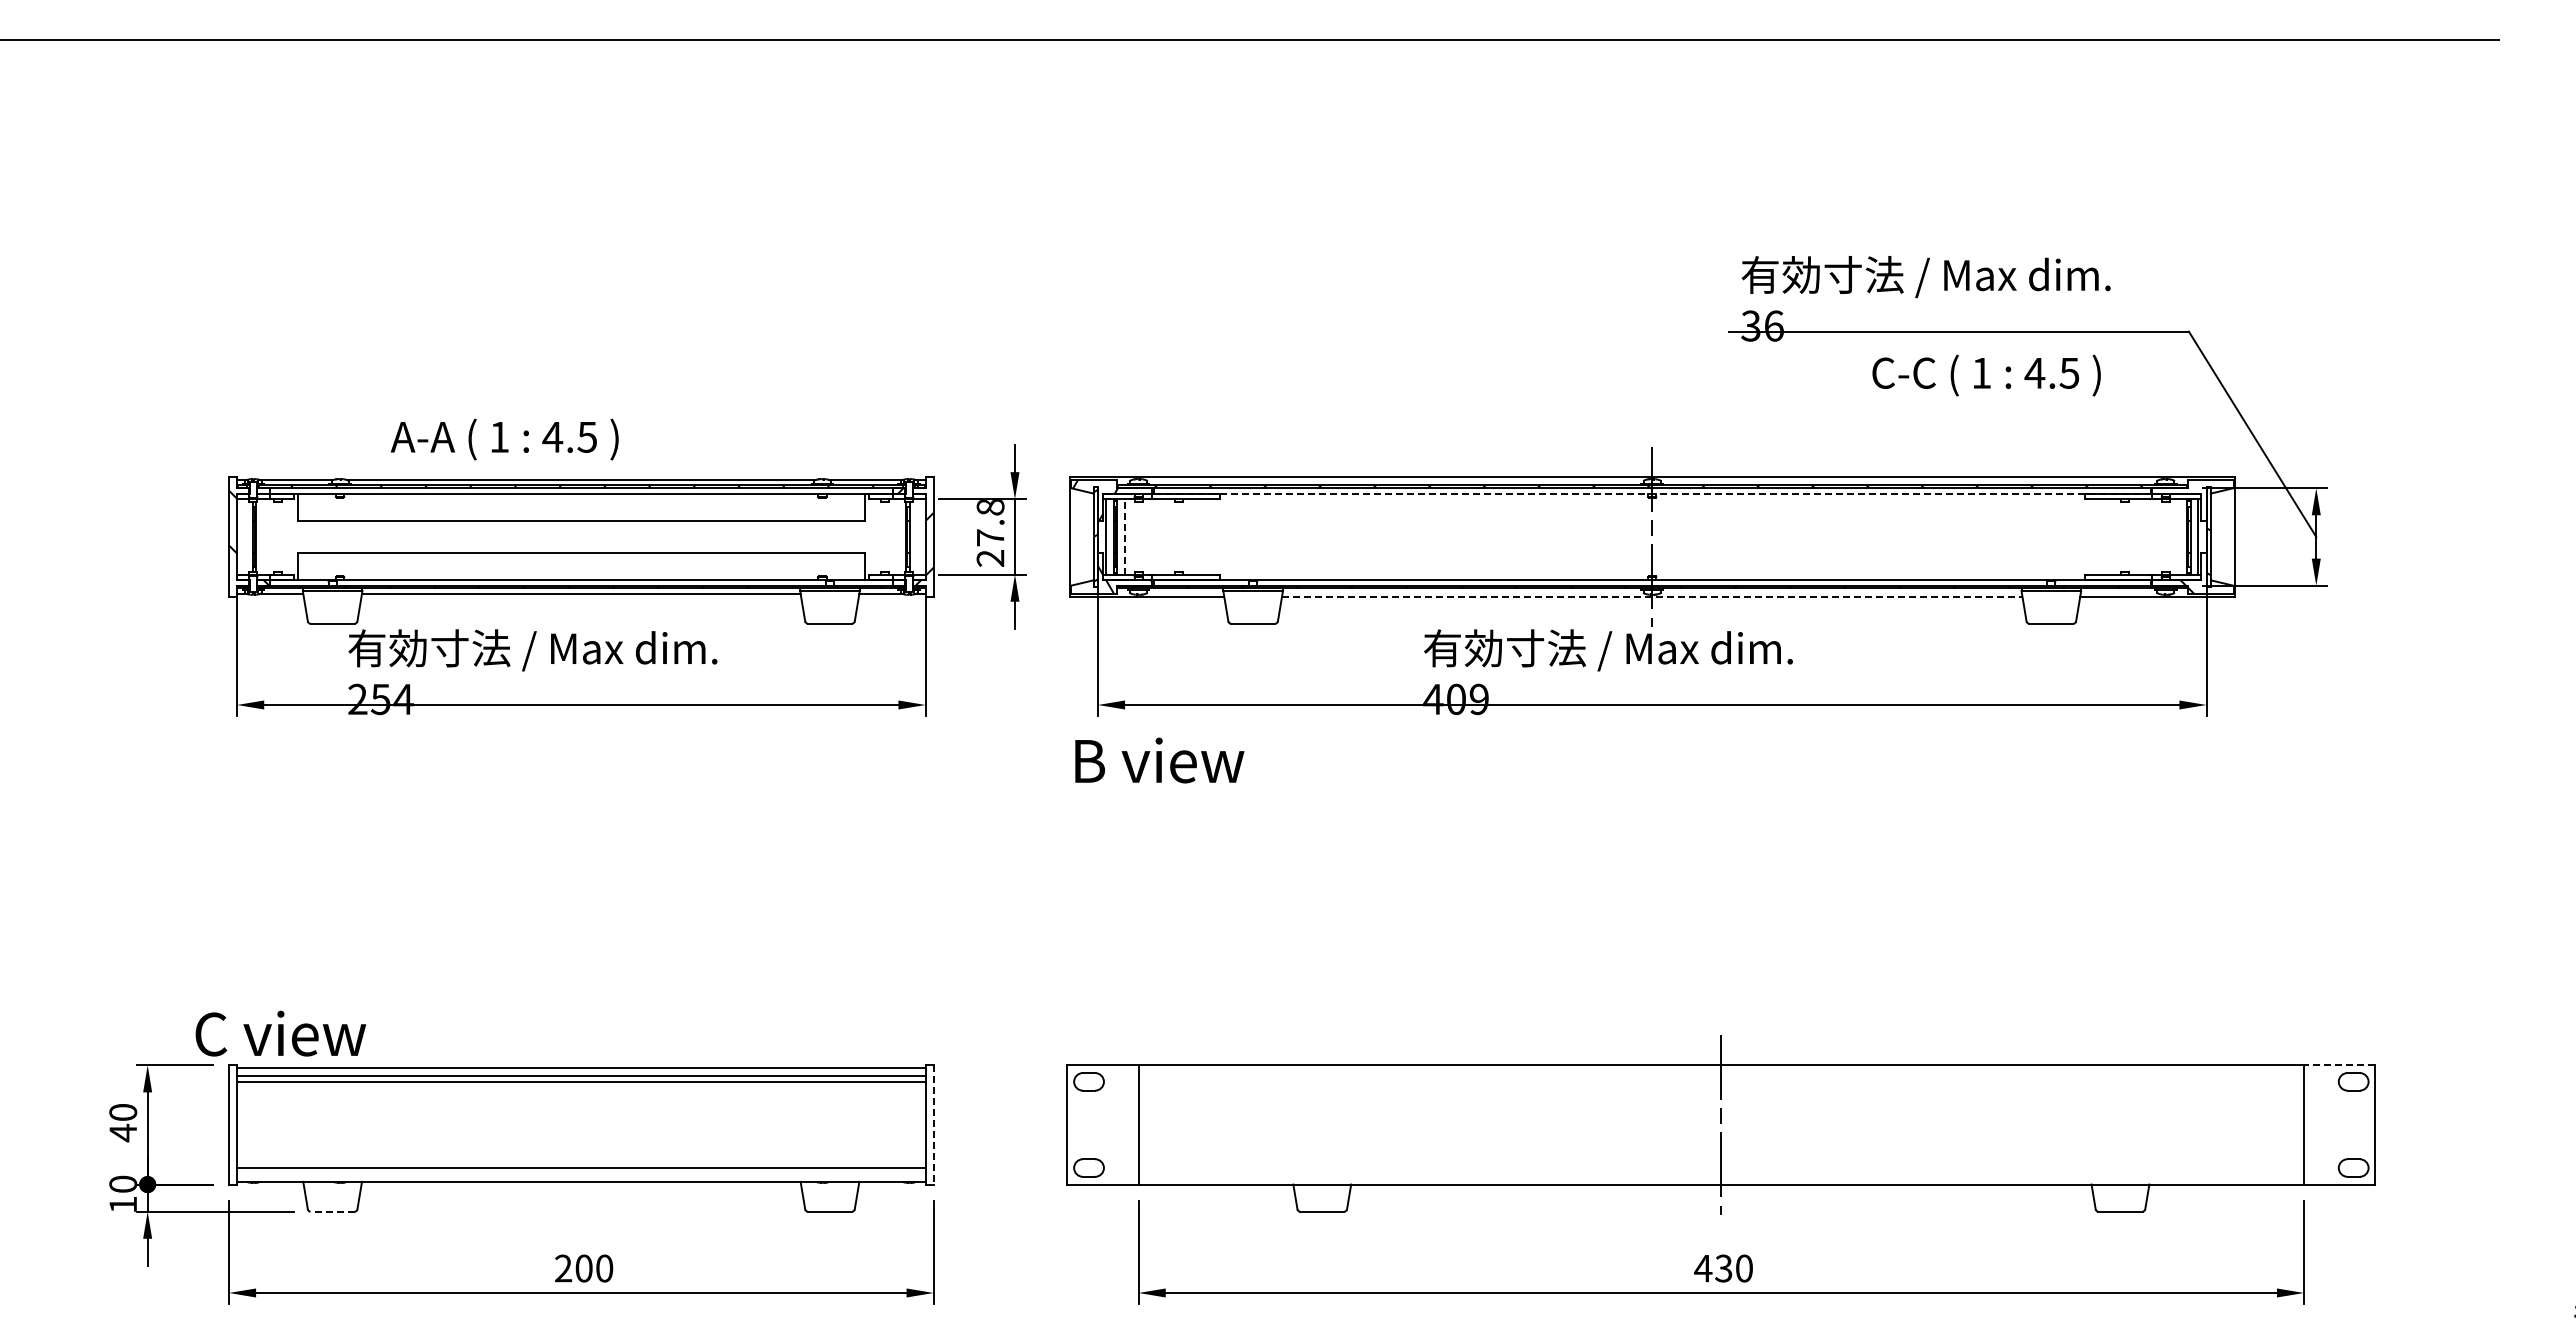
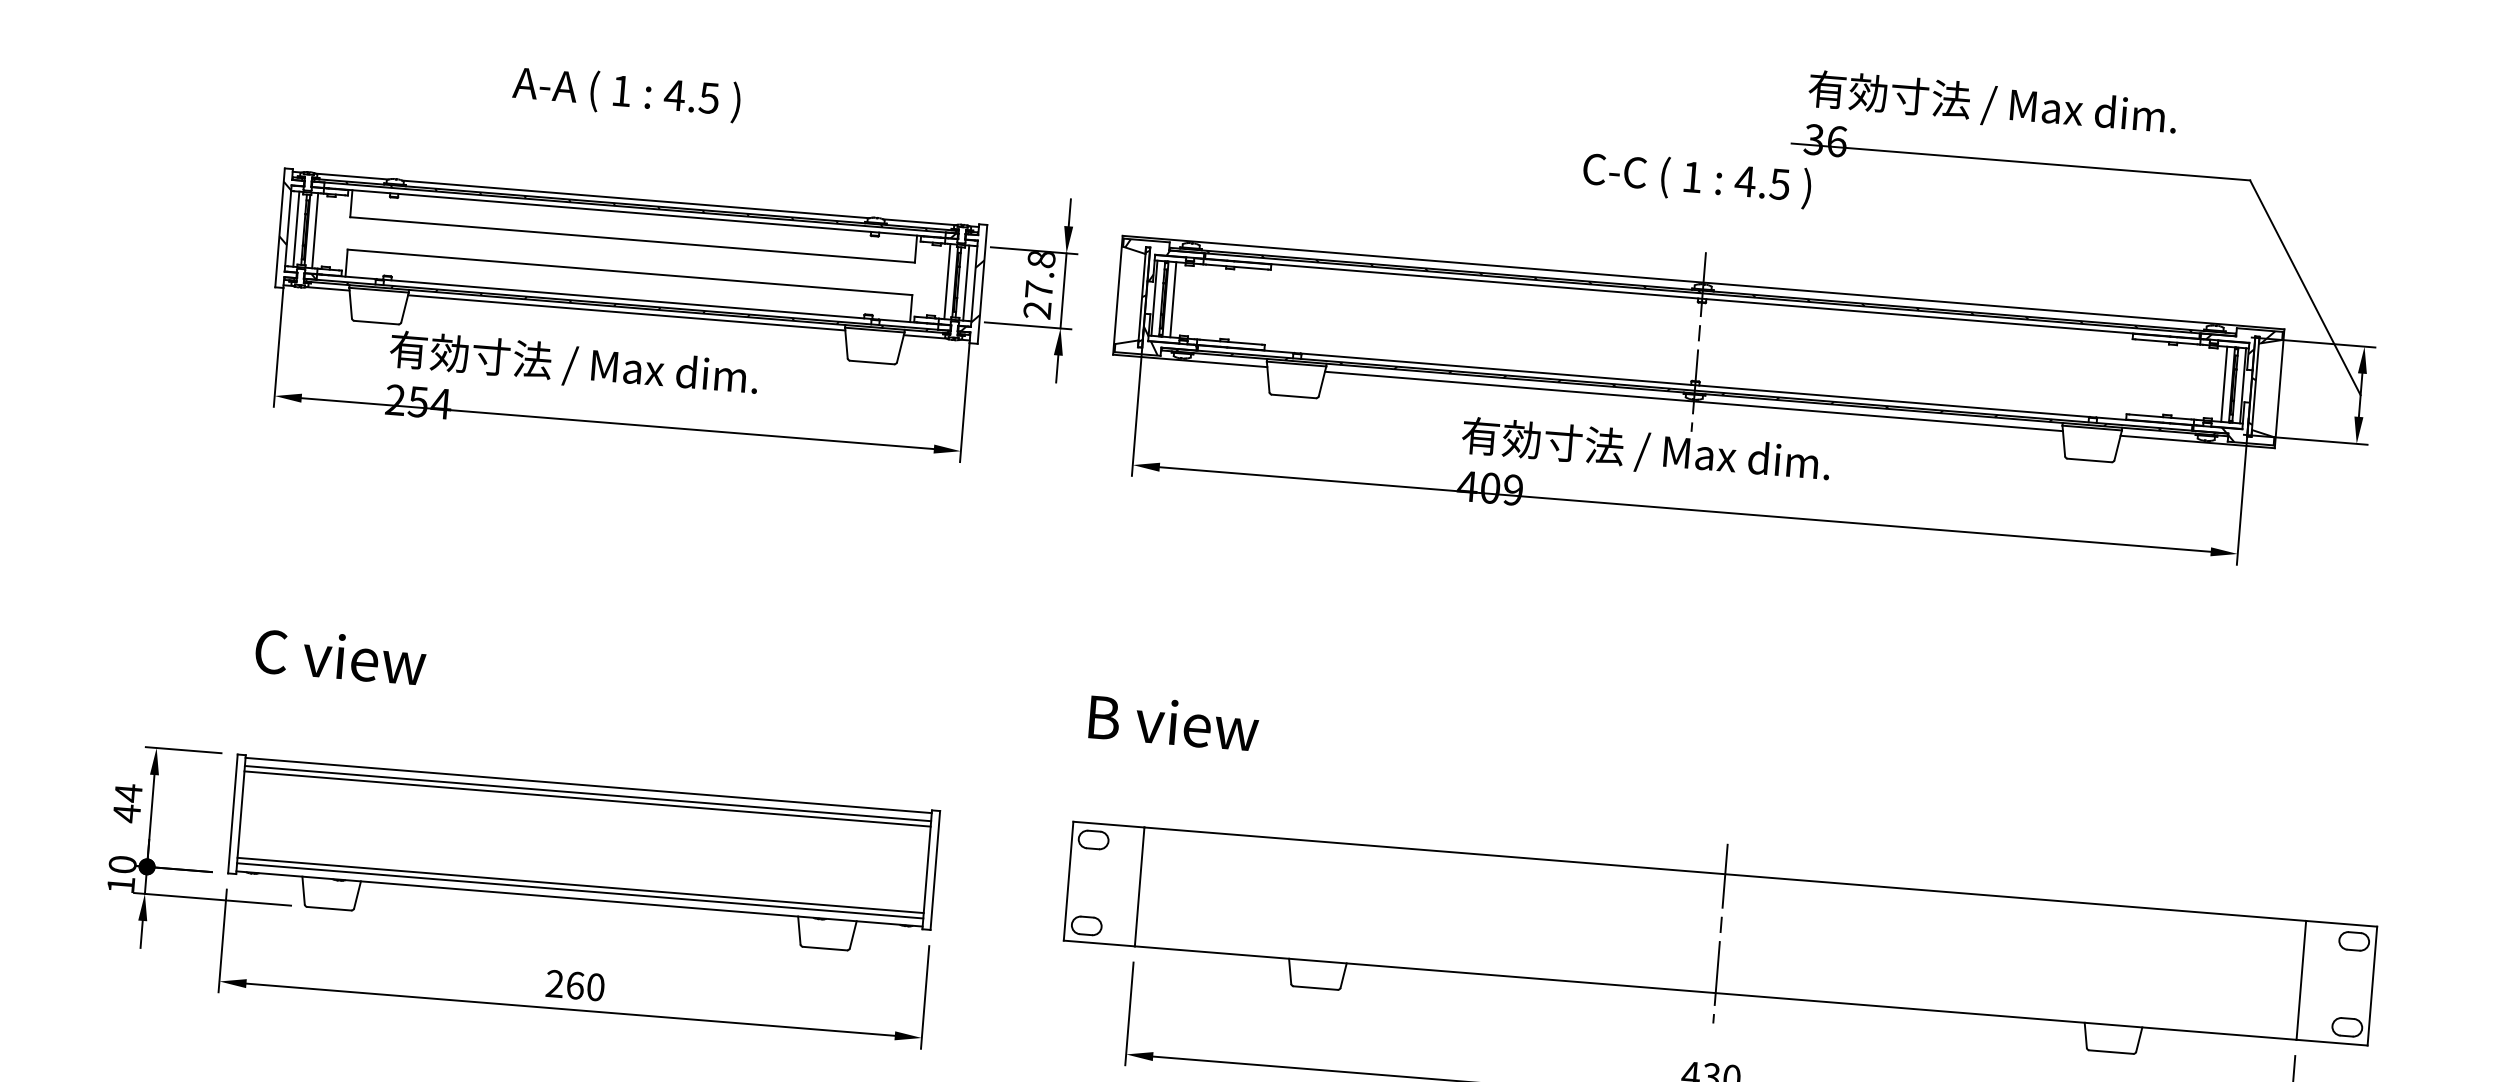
text: (1986, 375) -> (1696, 179), moved
text: (504, 439) -> (626, 93), moved
hatch: (2191, 492) -> (2239, 340), added
line: (1652, 493) -> (1702, 298), dashed -> solid
line: (245, 536) -> (296, 228), added
line: (264, 536) -> (315, 230), added
line: (898, 536) -> (947, 281), added
line: (917, 536) -> (966, 282), added
line: (1125, 536) -> (1173, 299), dashed -> solid
line: (2179, 536) -> (2224, 383), added
line: (1652, 596) -> (1694, 401), dashed -> solid
text: (1159, 760) -> (1173, 722), moved
text: (280, 1033) -> (340, 656), moved
line: (2339, 1065) -> (2341, 923), dashed -> solid
text: (123, 1112) -> (128, 793), 40 -> 44
line: (933, 1124) -> (935, 870), dashed -> solid
line: (581, 1173) -> (580, 890), added
line: (332, 1211) -> (329, 908), dashed -> solid
text: (583, 1268) -> (574, 985), 200 -> 260

